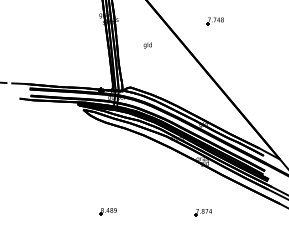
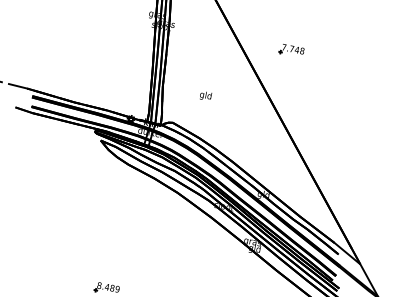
part: (214, 21) -> (290, 51), moved
text: (147, 45) -> (205, 96), moved

